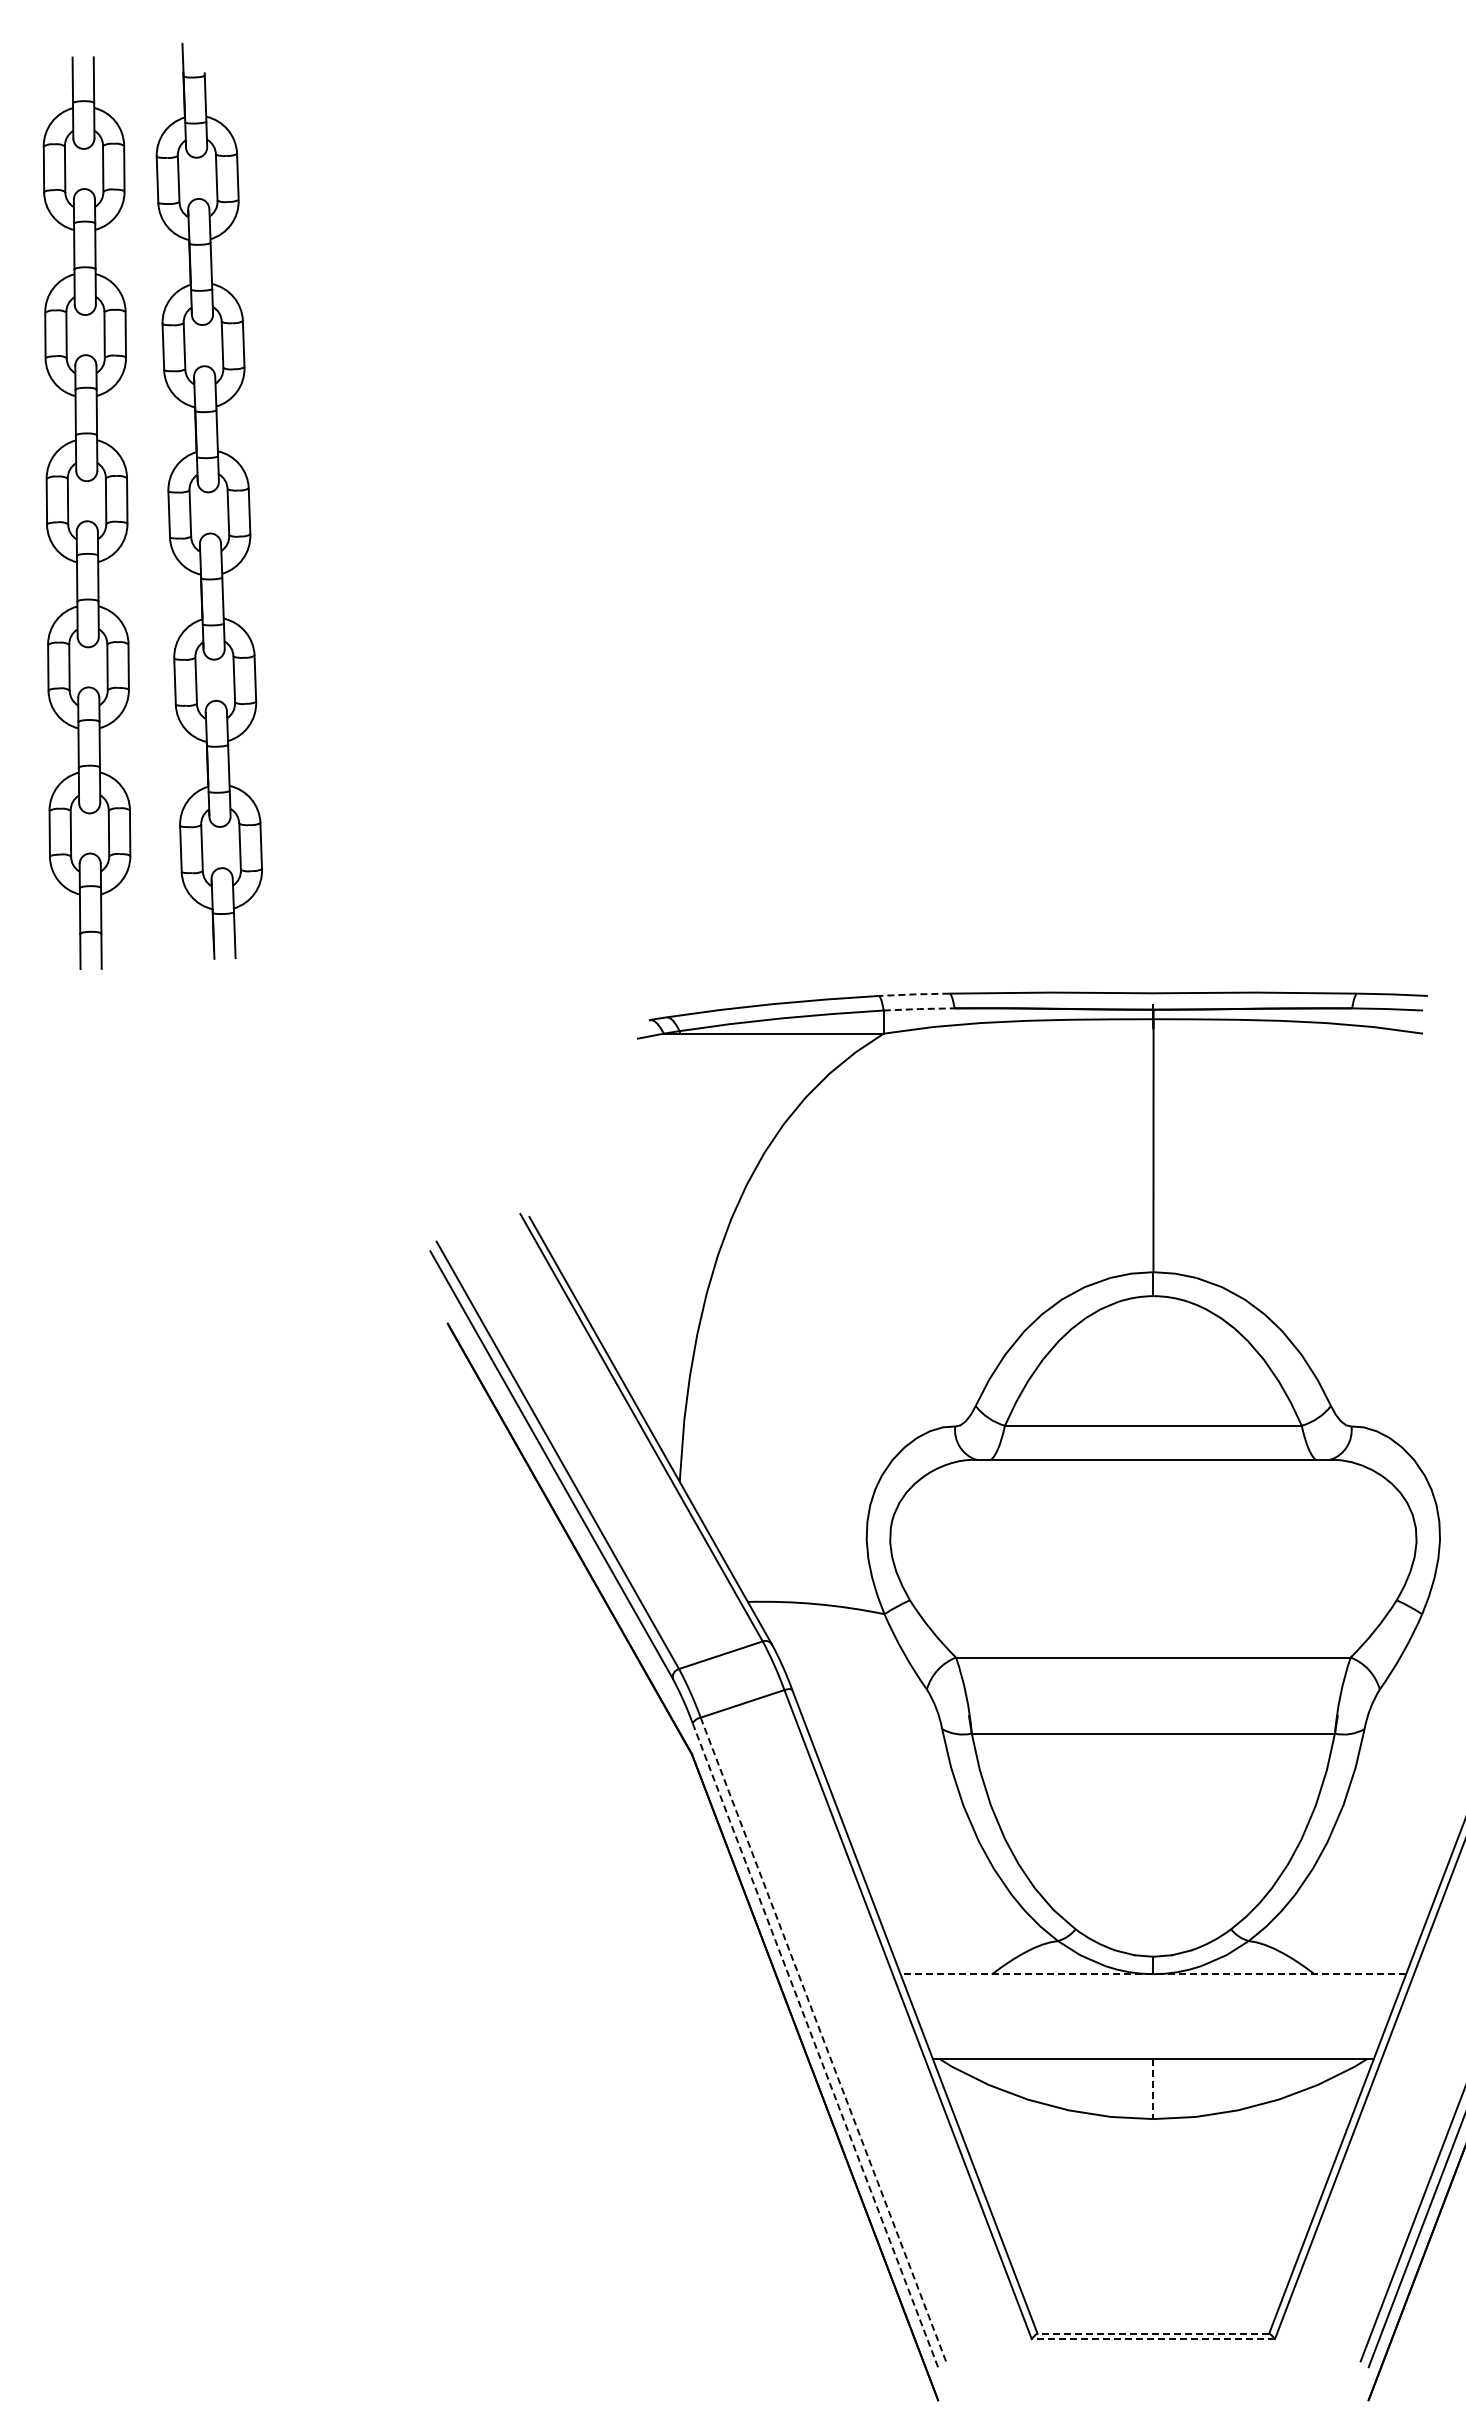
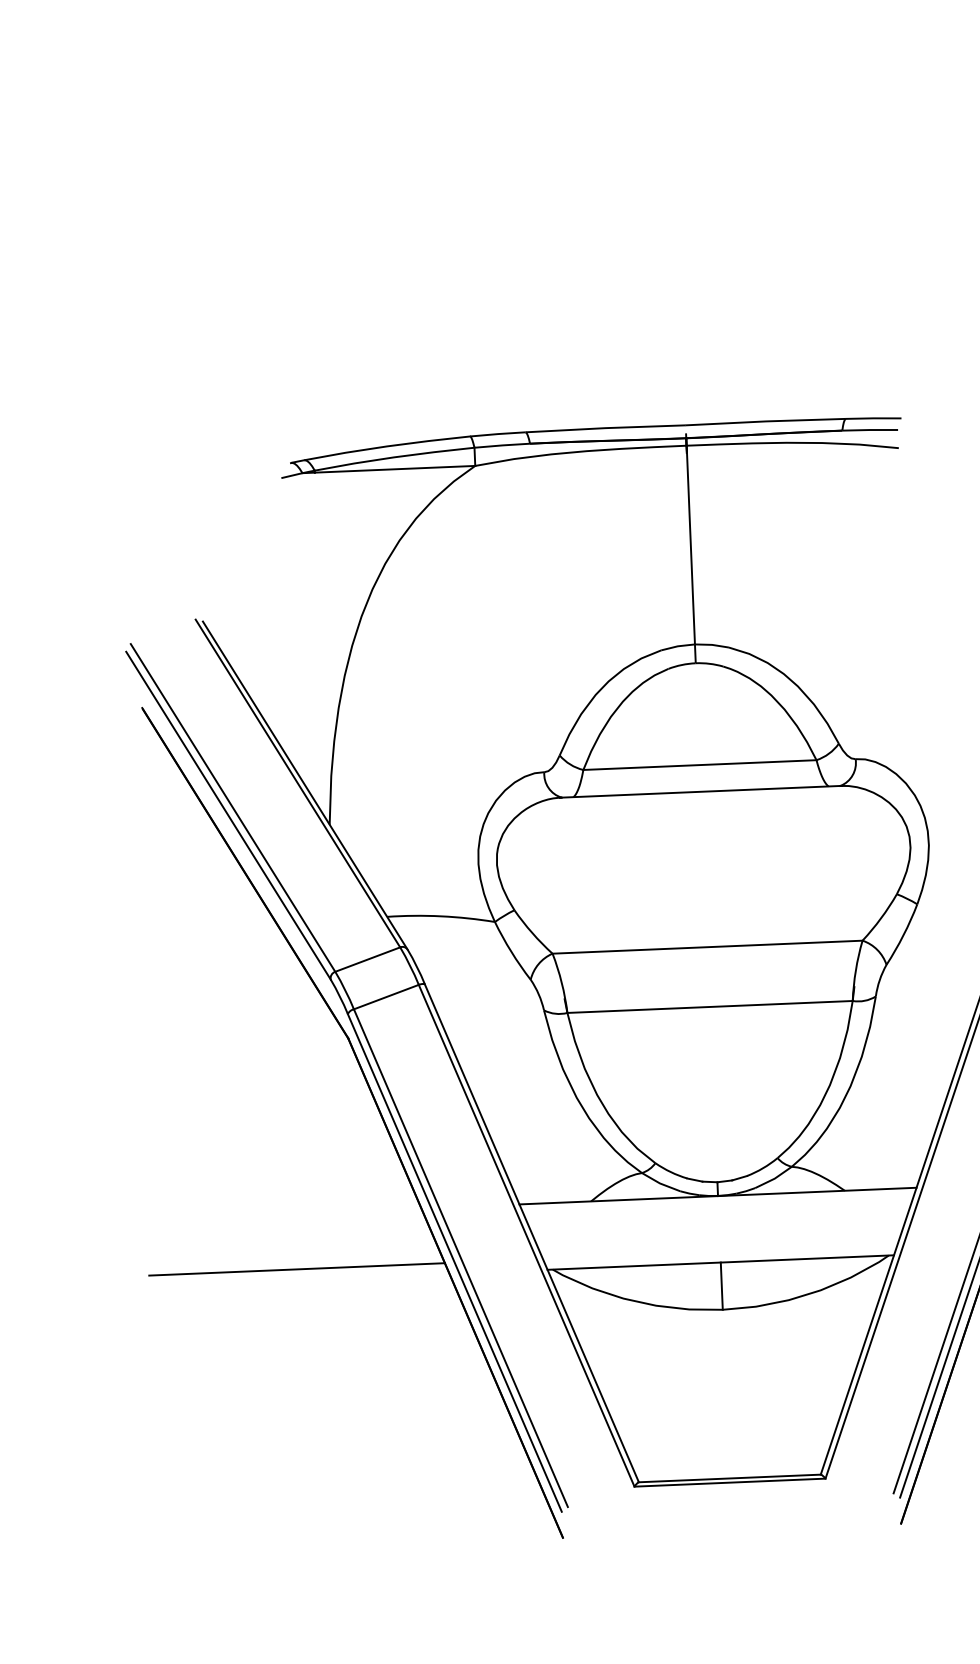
line: (914, 994) -> (498, 434), dashed -> solid
line: (919, 1009) -> (502, 445), dashed -> solid
line: (1153, 1974) -> (718, 1196), dashed -> solid
line: (823, 2040) -> (461, 1258), dashed -> solid
line: (815, 2044) -> (454, 1262), dashed -> solid
line: (614, 2045) -> (297, 1269), added
line: (1153, 2089) -> (721, 1286), dashed -> solid
line: (1152, 2333) -> (729, 1478), dashed -> solid
line: (1153, 2339) -> (730, 1482), dashed -> solid

